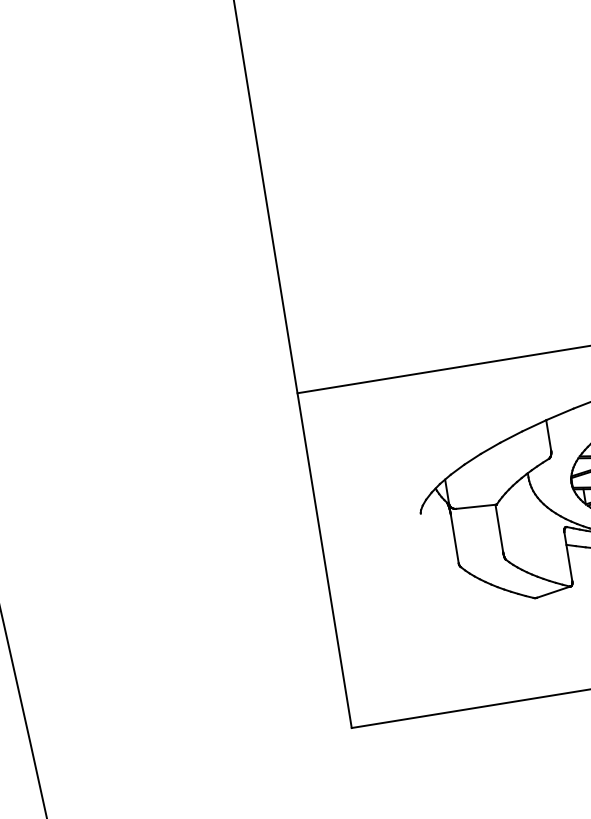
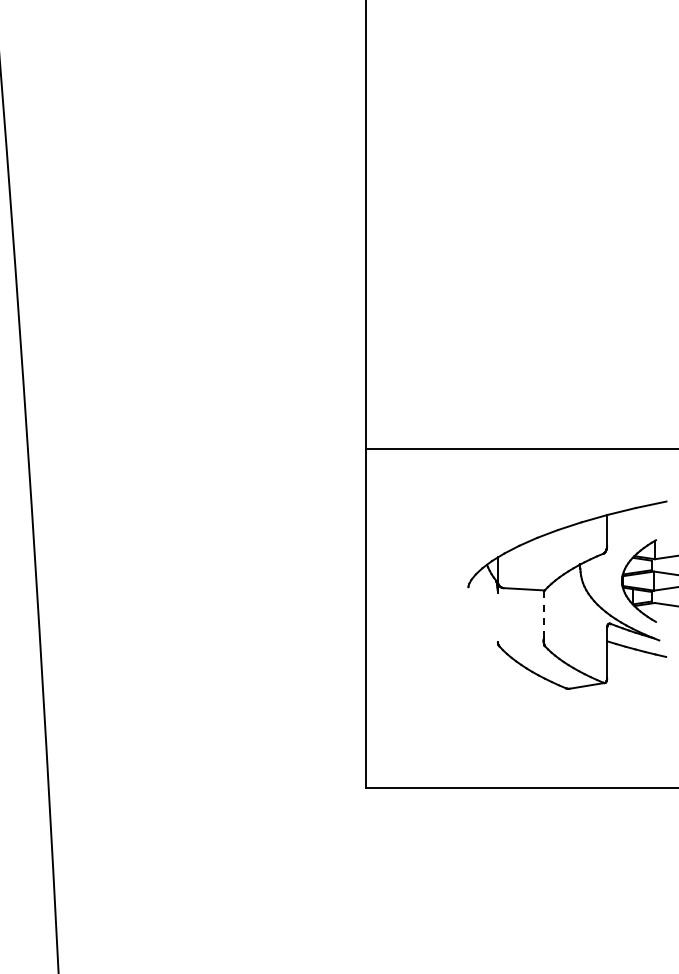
line: (499, 528) -> (543, 614), solid -> dashed
line: (454, 538) -> (497, 617), removed

